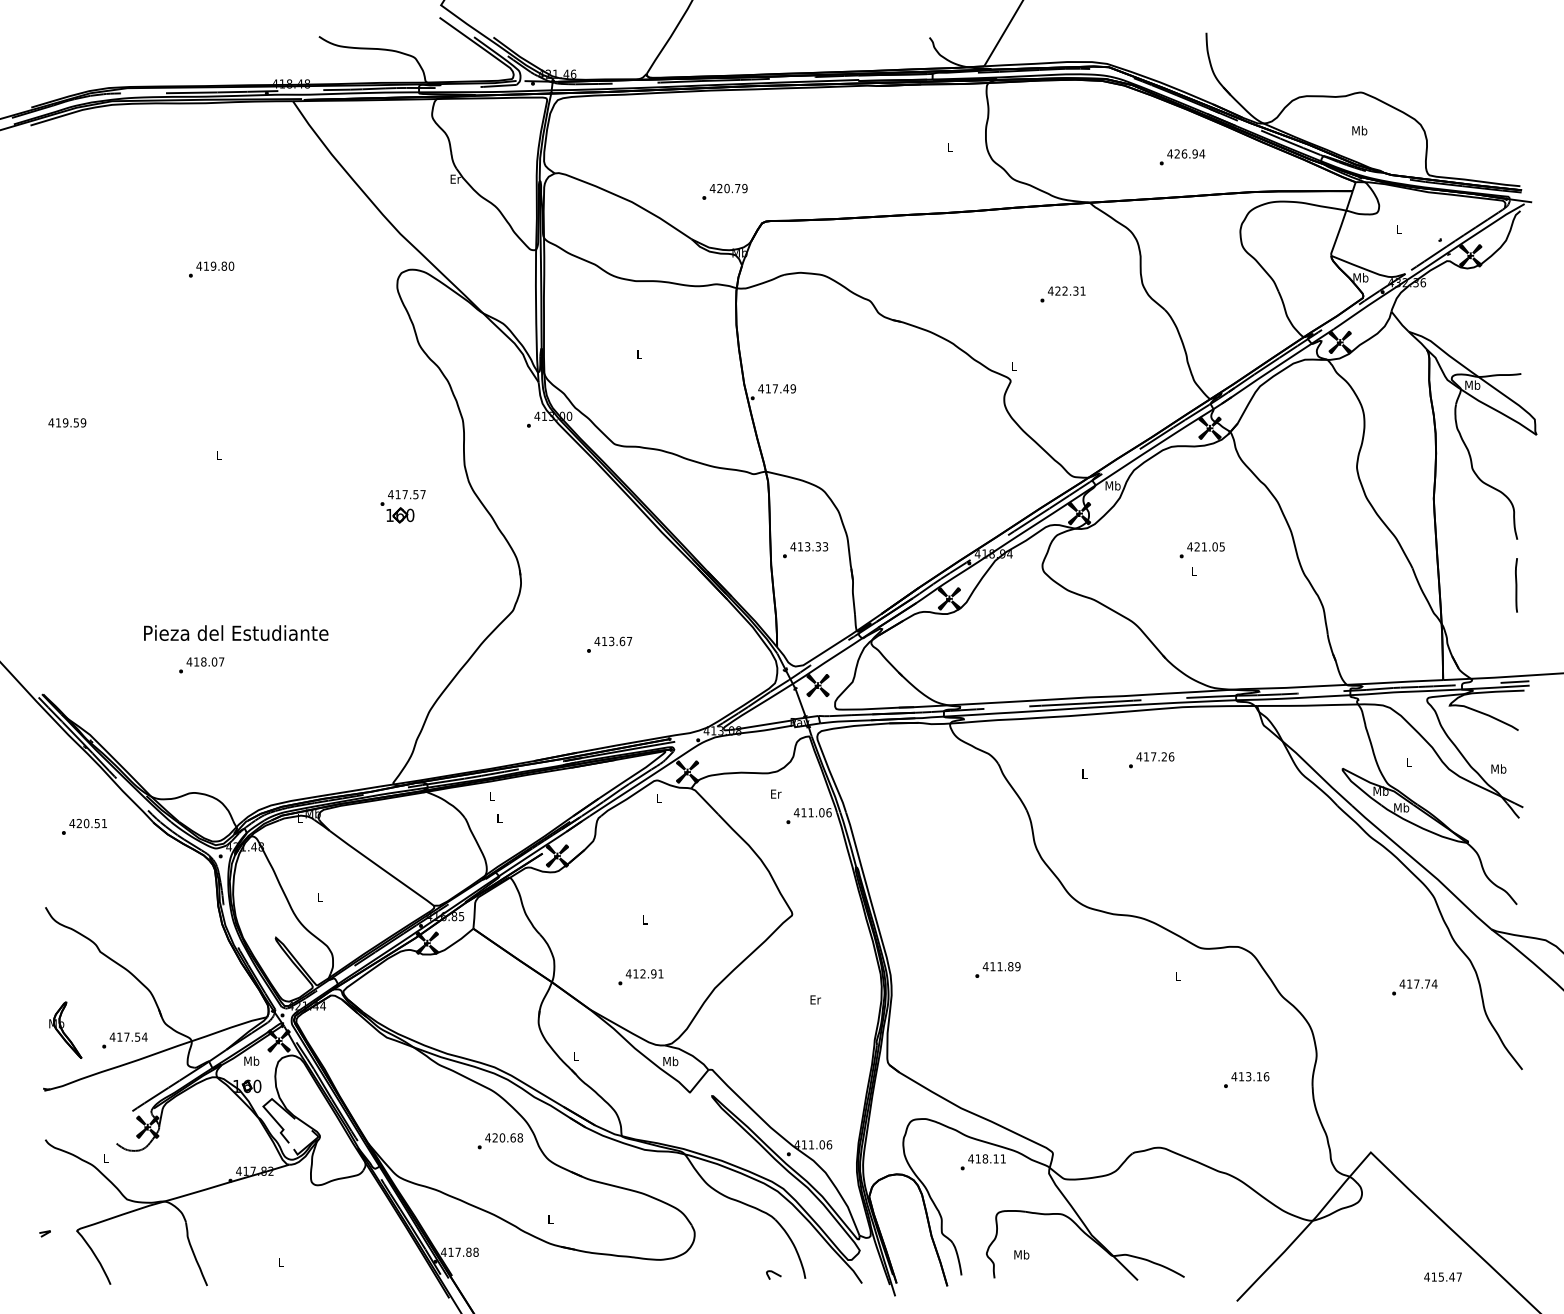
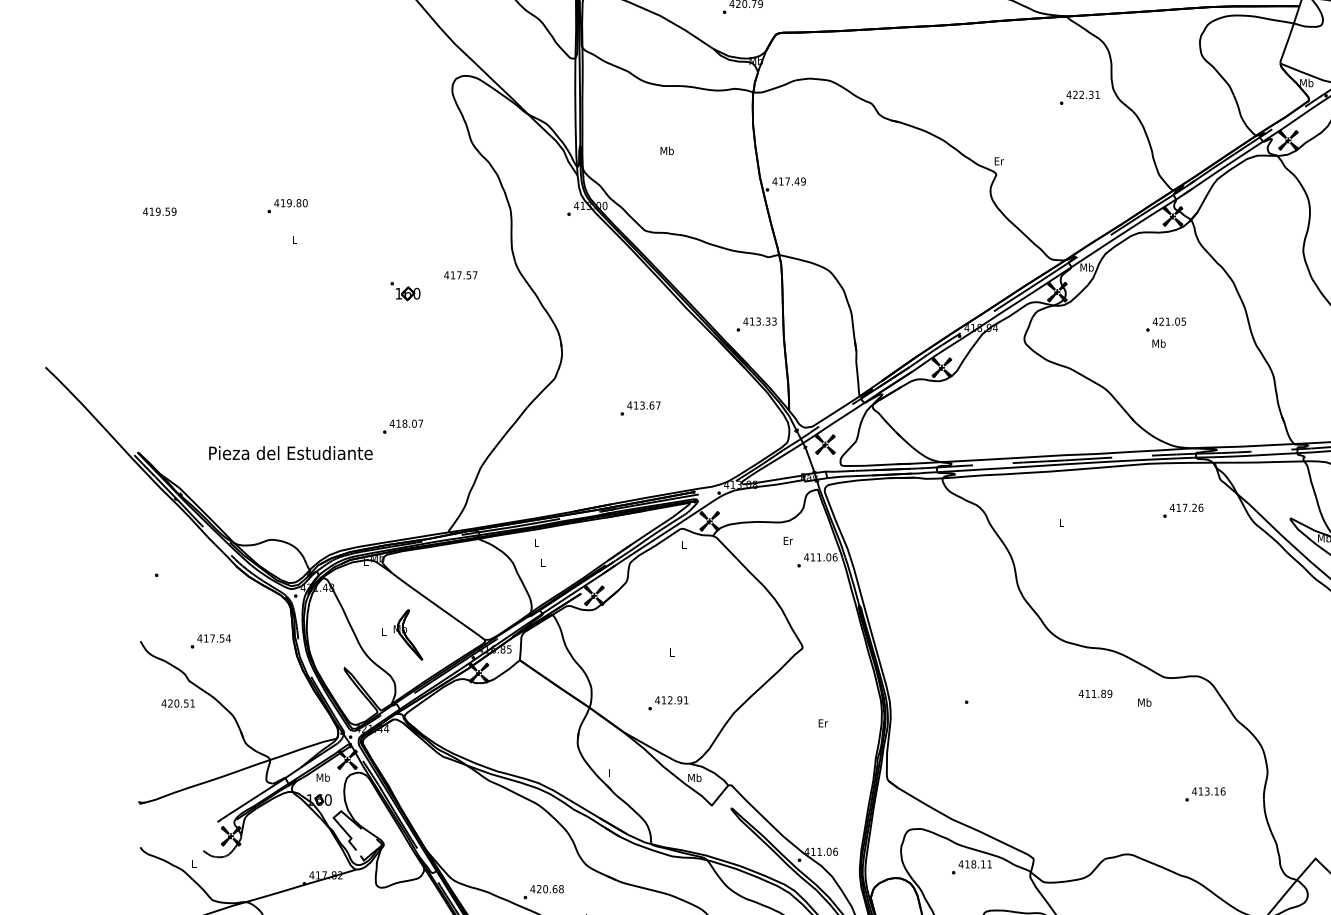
text: (211, 269) -> (287, 206), moved
text: (1062, 294) -> (1079, 97), moved
text: (639, 354) -> (667, 151), L -> Mb
text: (1014, 365) -> (999, 160), L -> Er
part: (397, 512) -> (405, 291), moved
text: (805, 550) -> (756, 324), moved
text: (1193, 571) -> (1158, 343), L -> Mb
text: (236, 632) -> (291, 452), moved
text: (201, 665) -> (402, 426), moved
text: (1151, 760) -> (1183, 511), moved
text: (87, 823) -> (177, 703), moved
text: (1001, 966) -> (1095, 693), moved
text: (1177, 976) -> (1144, 702), L -> Mb
part: (65, 1029) -> (408, 634), moved
text: (124, 1040) -> (210, 641), moved
text: (499, 1141) -> (542, 892), moved

